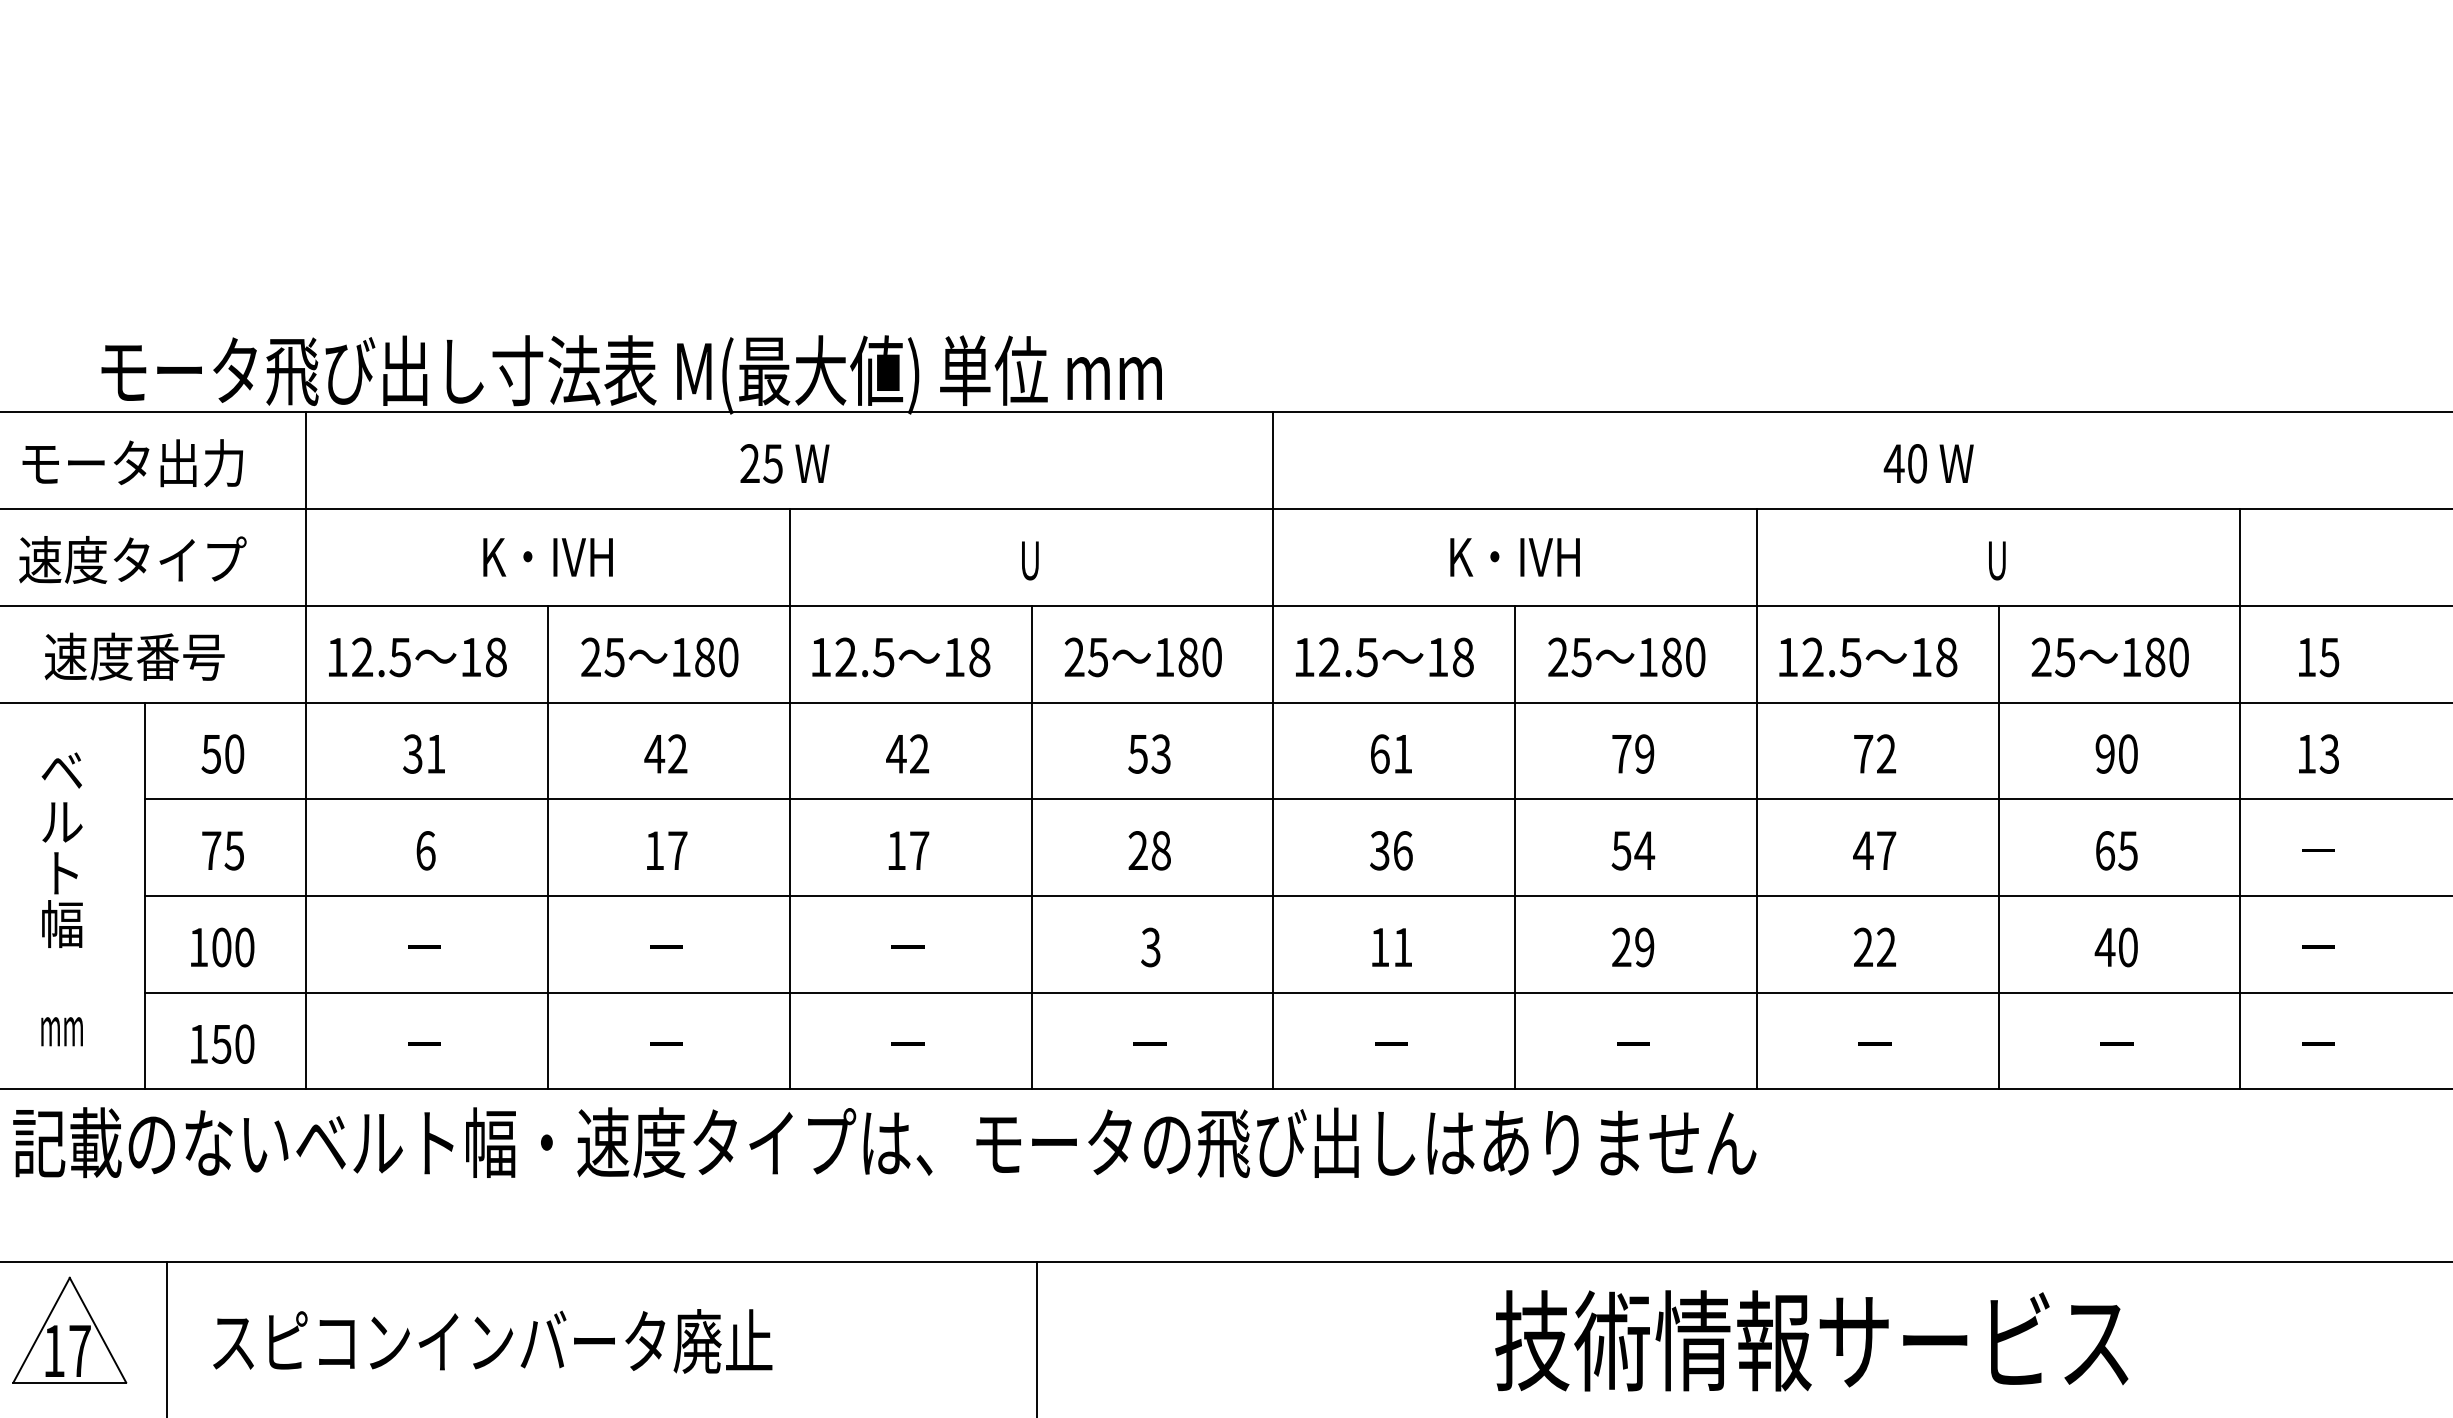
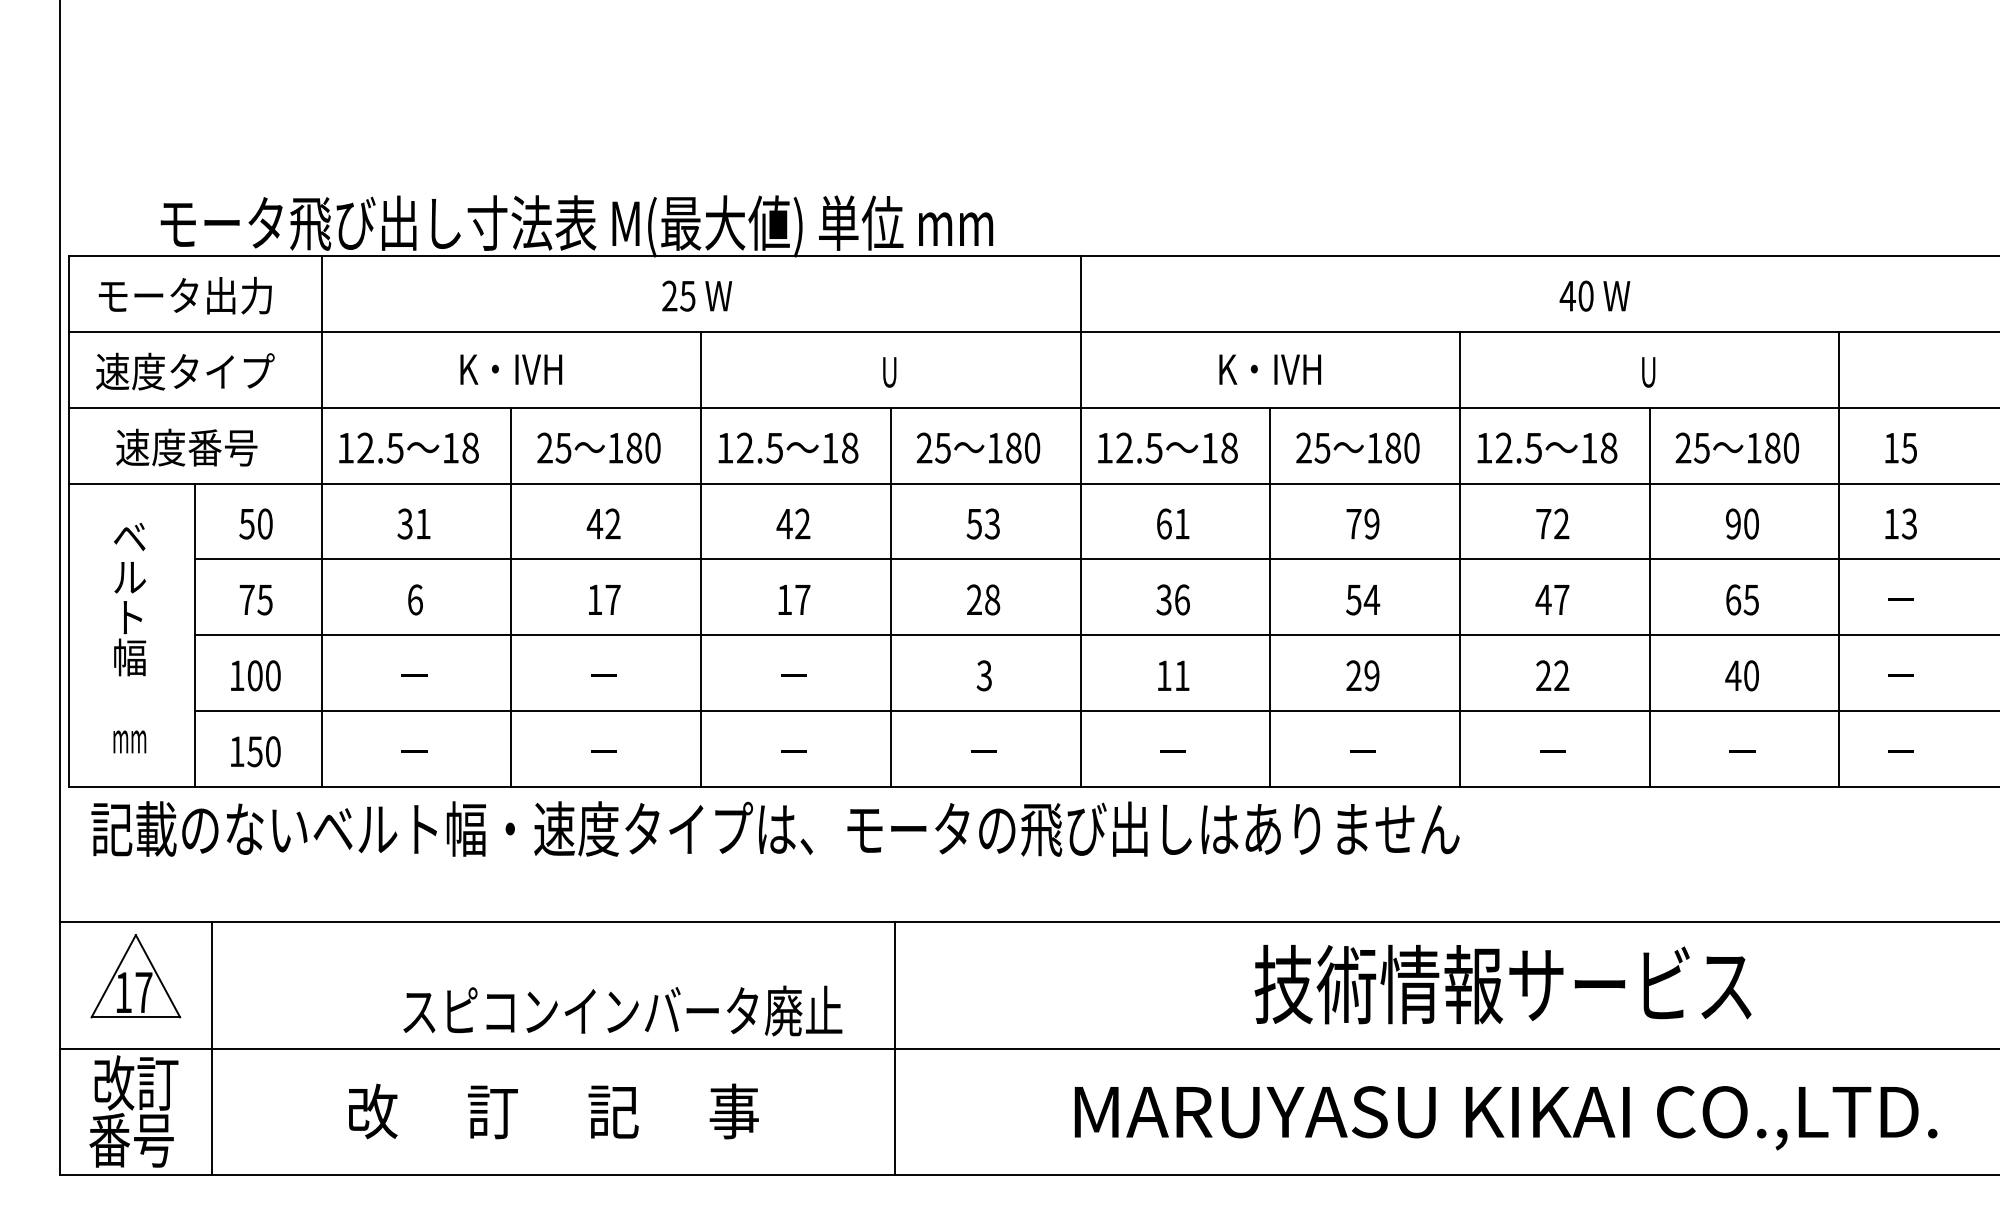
text: (492, 1340) -> (622, 1010), moved

